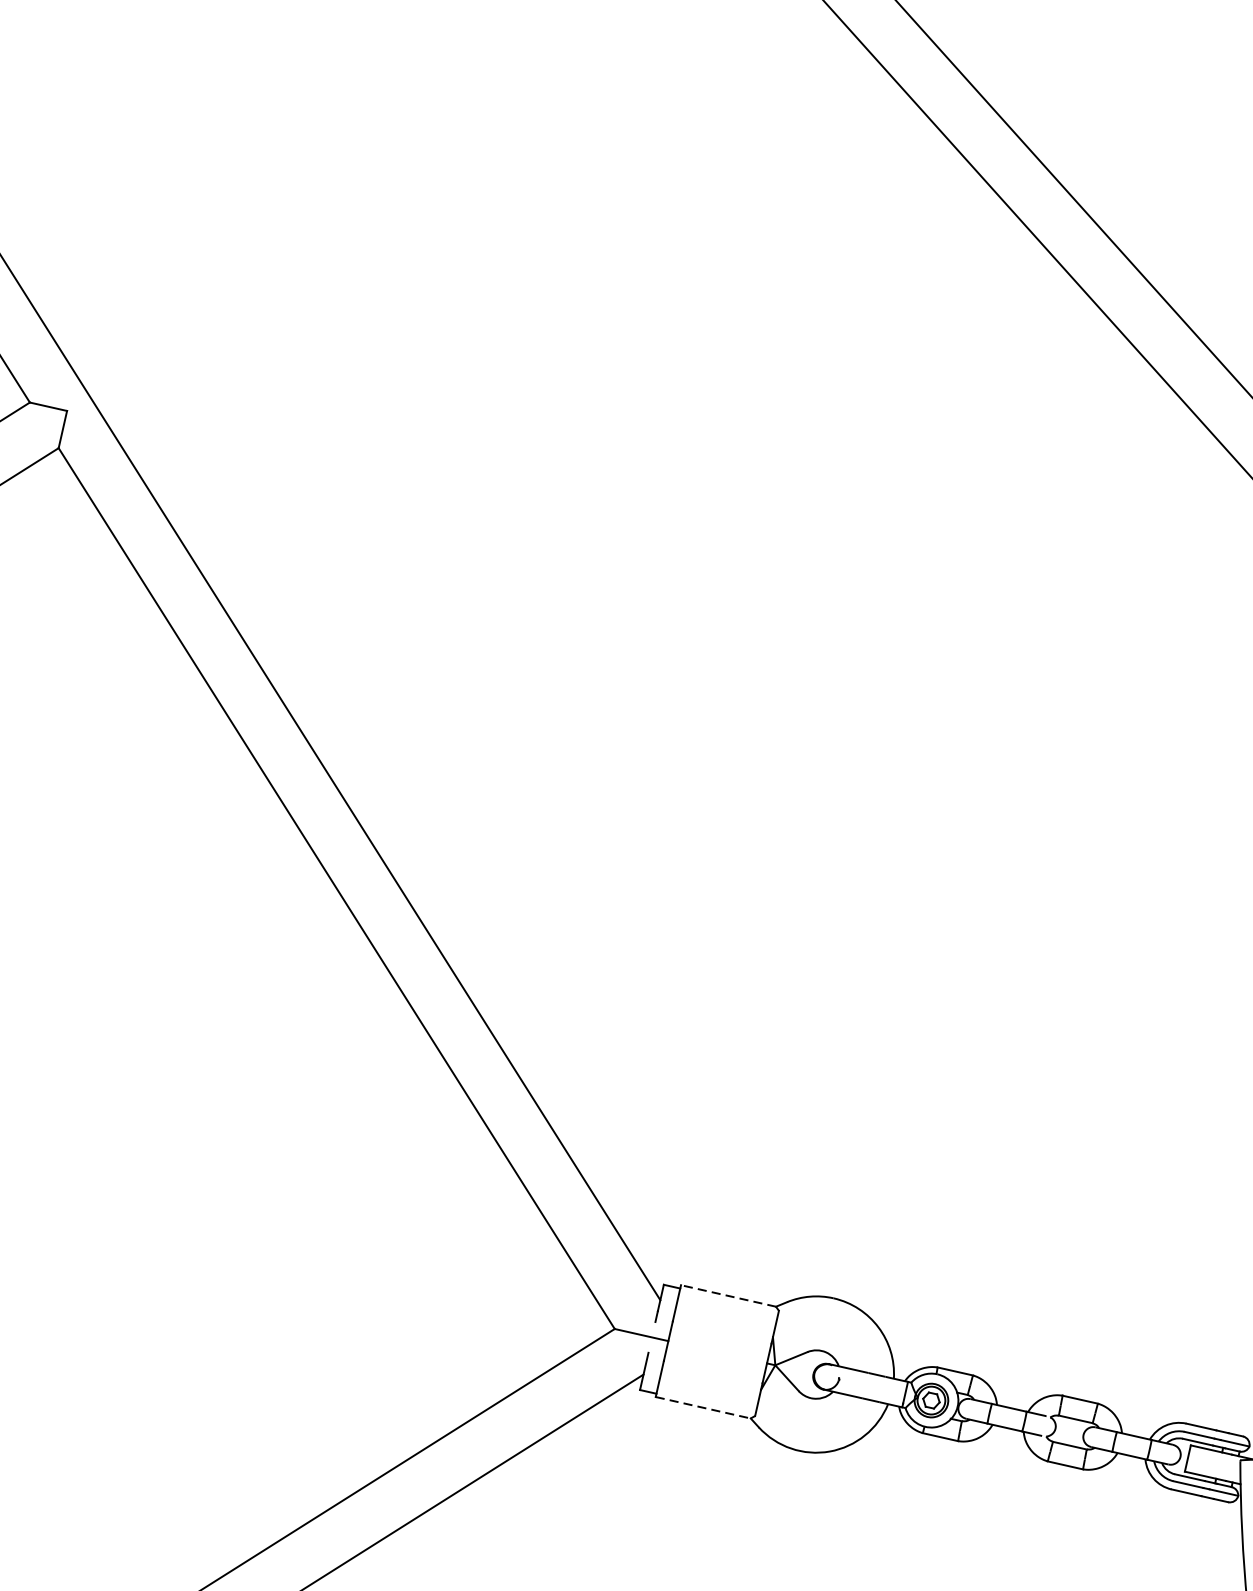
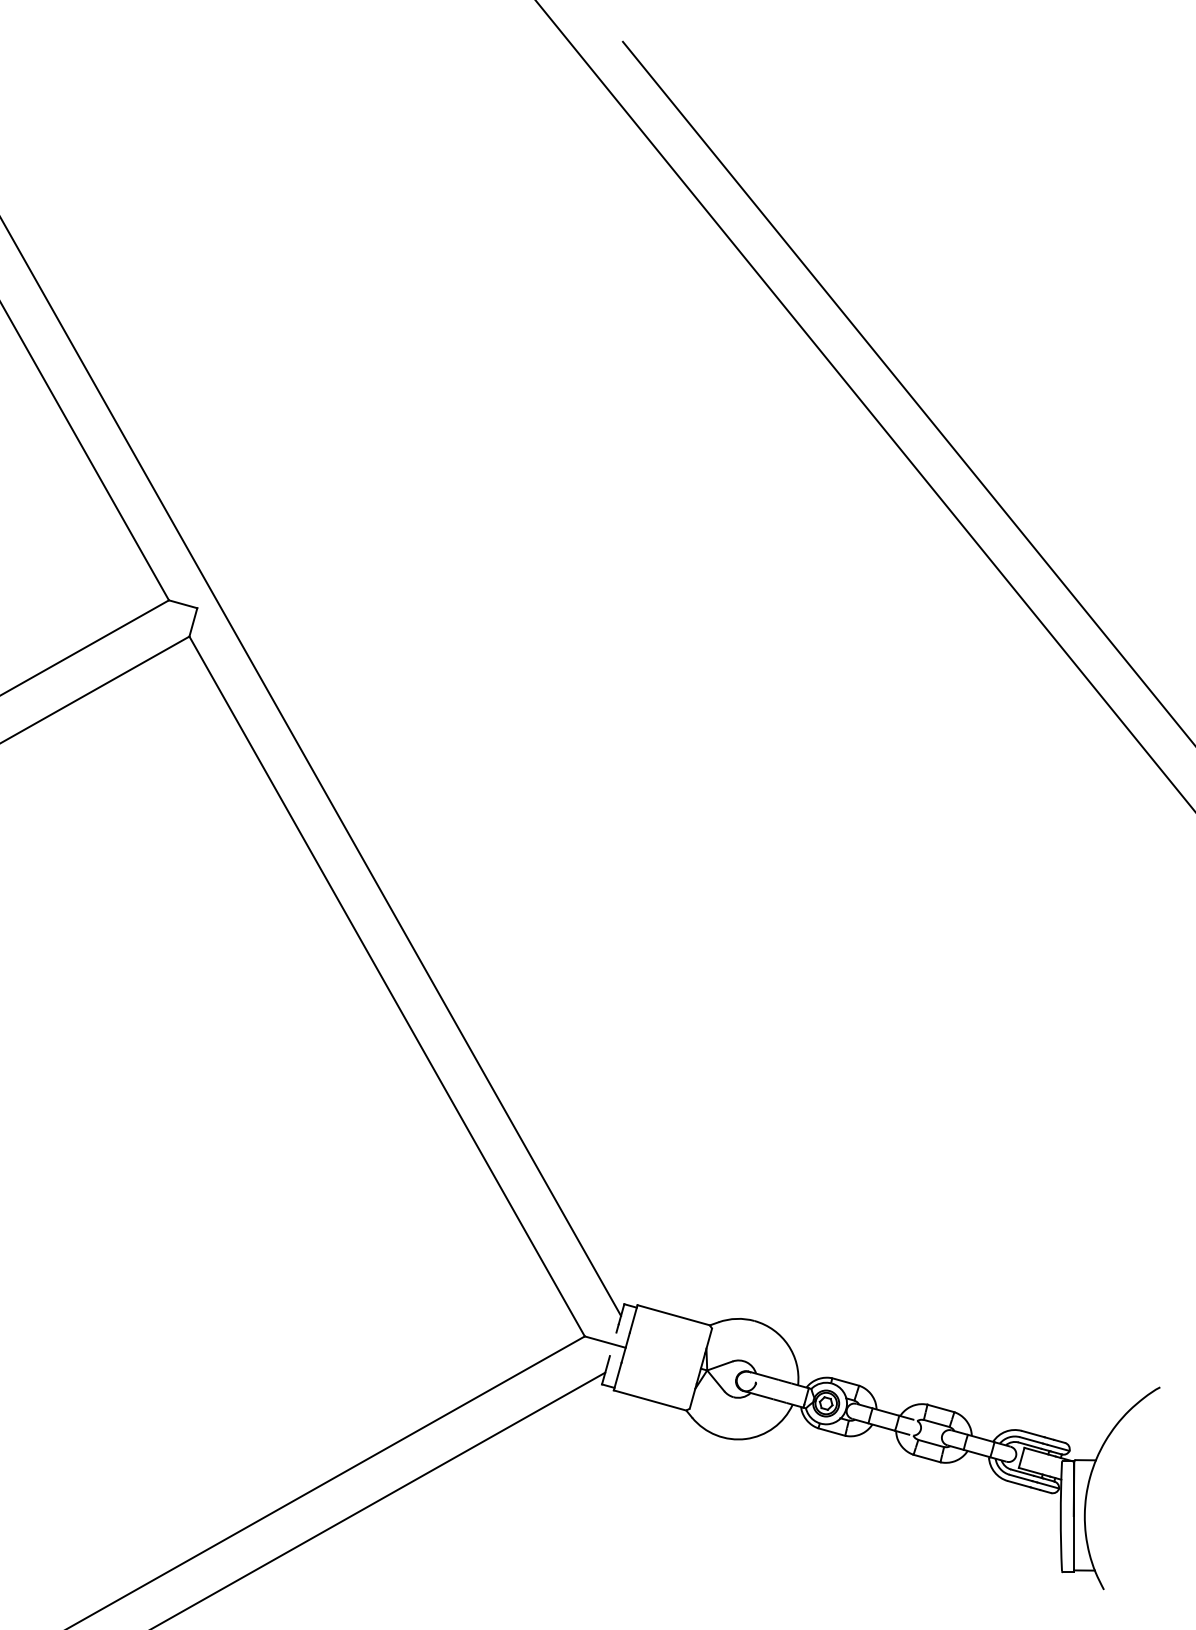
line: (728, 1296) -> (673, 1315), dashed -> solid
line: (703, 1407) -> (650, 1400), dashed -> solid

